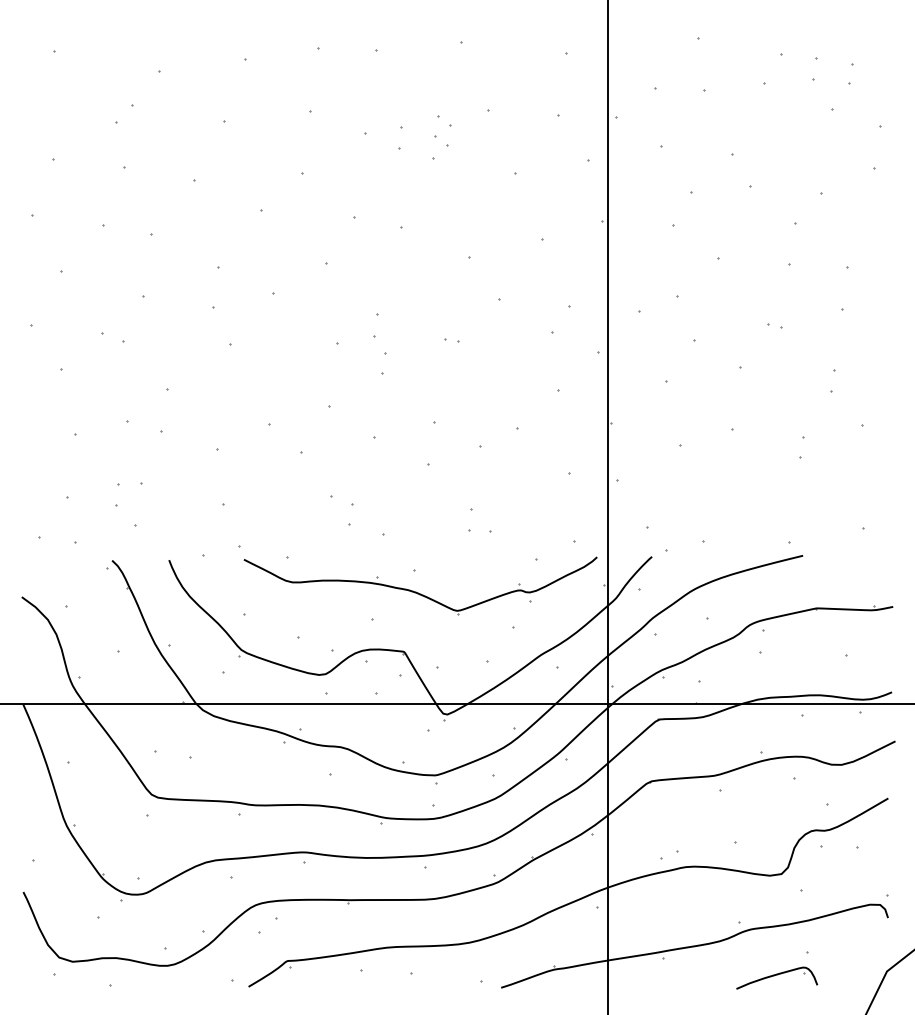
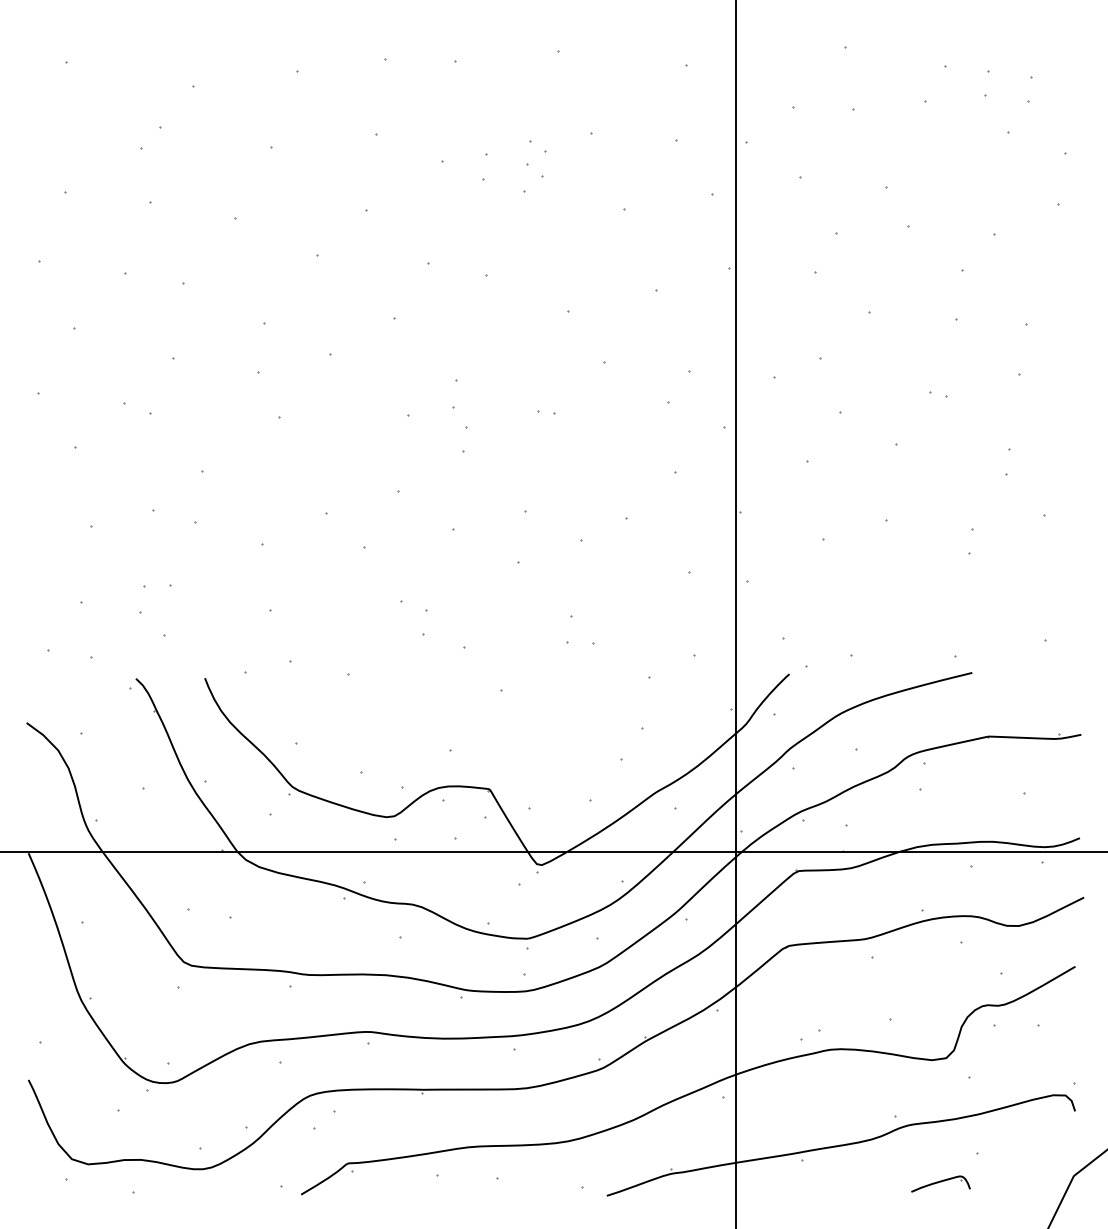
part: (418, 592) -> (506, 717), removed
part: (776, 977) -> (940, 1183), size x0.6

